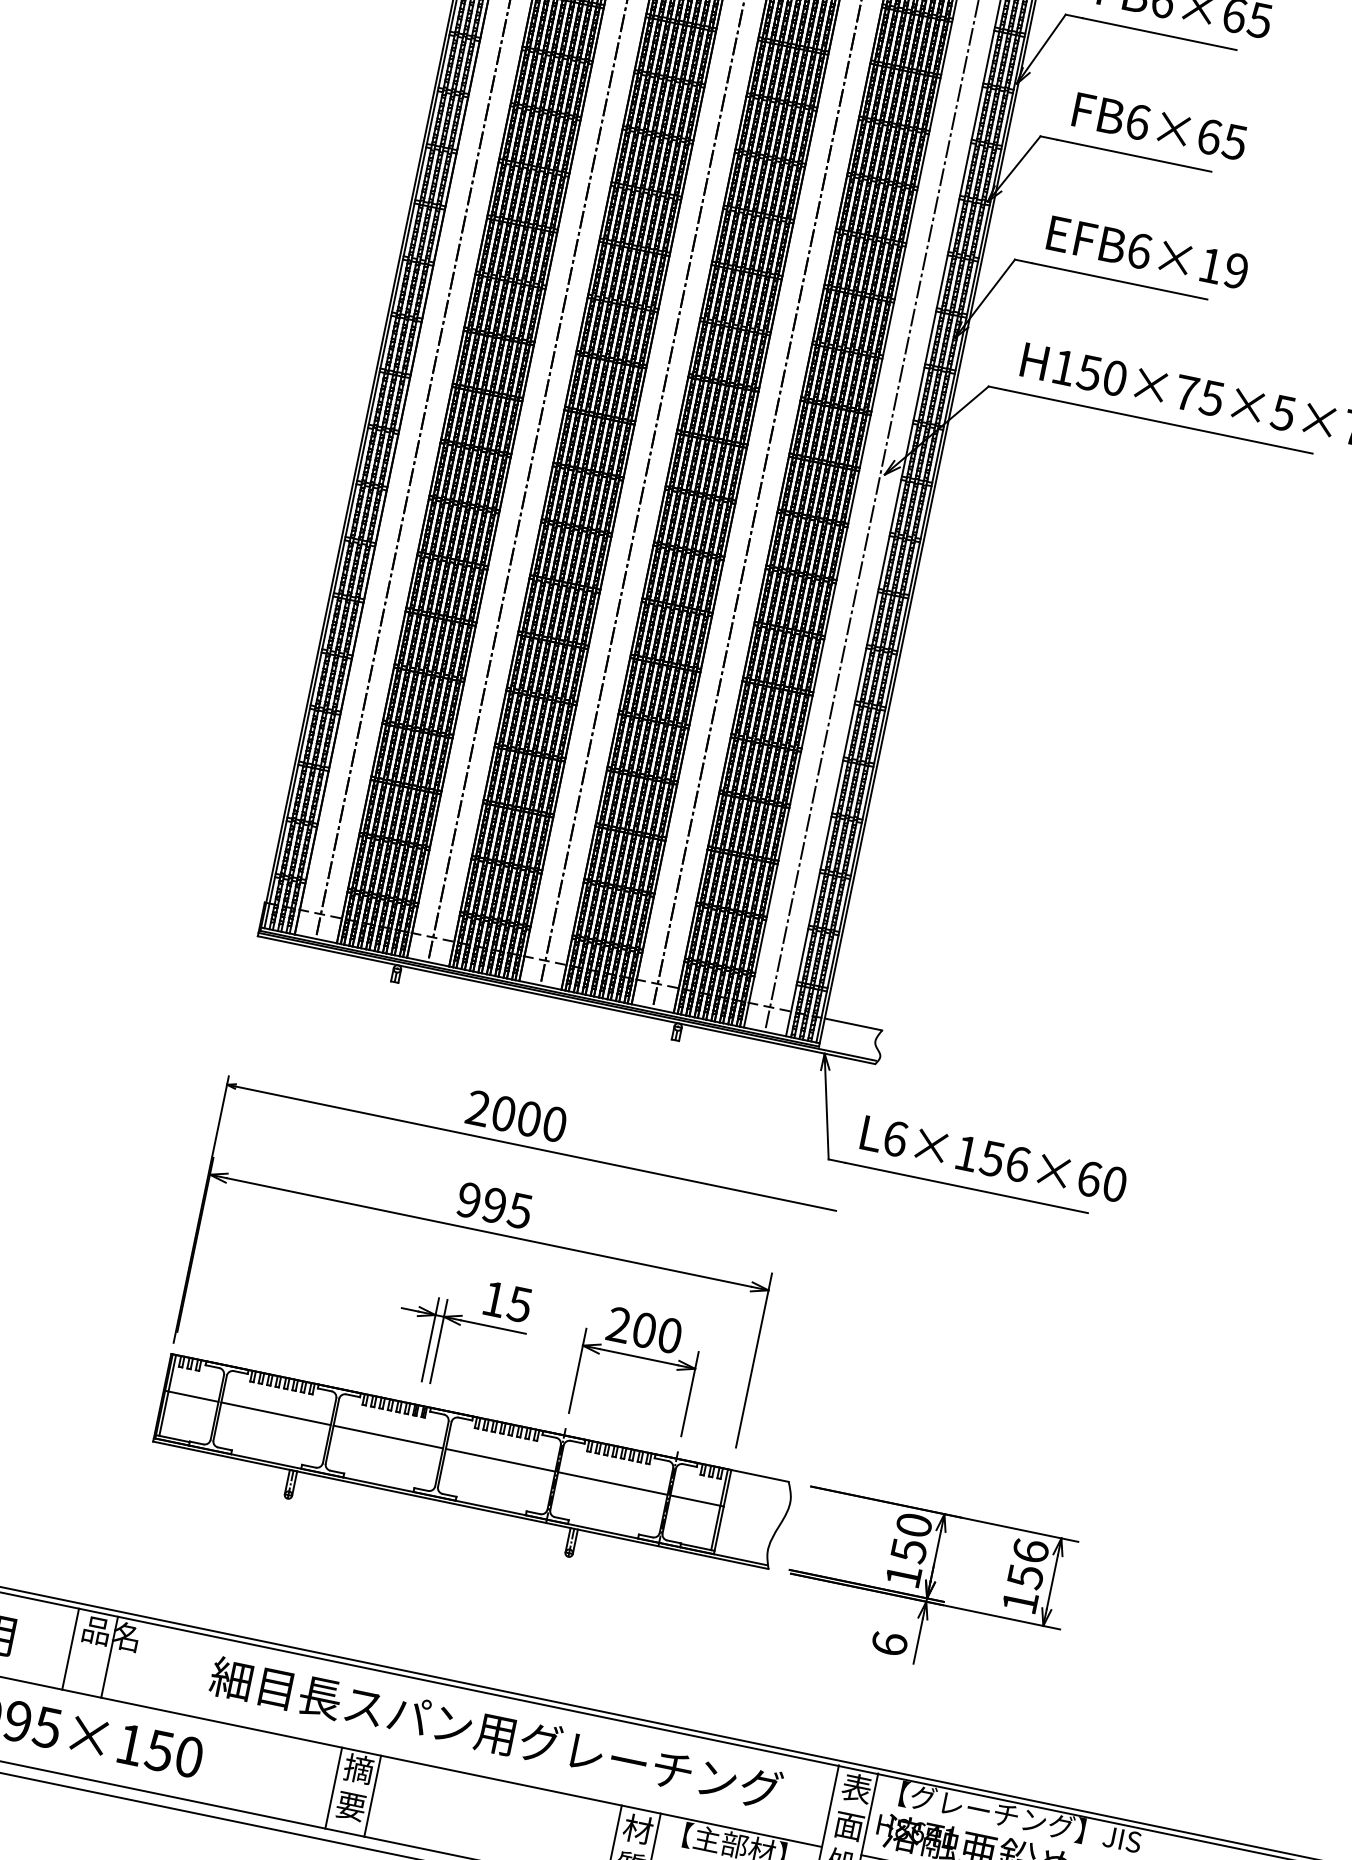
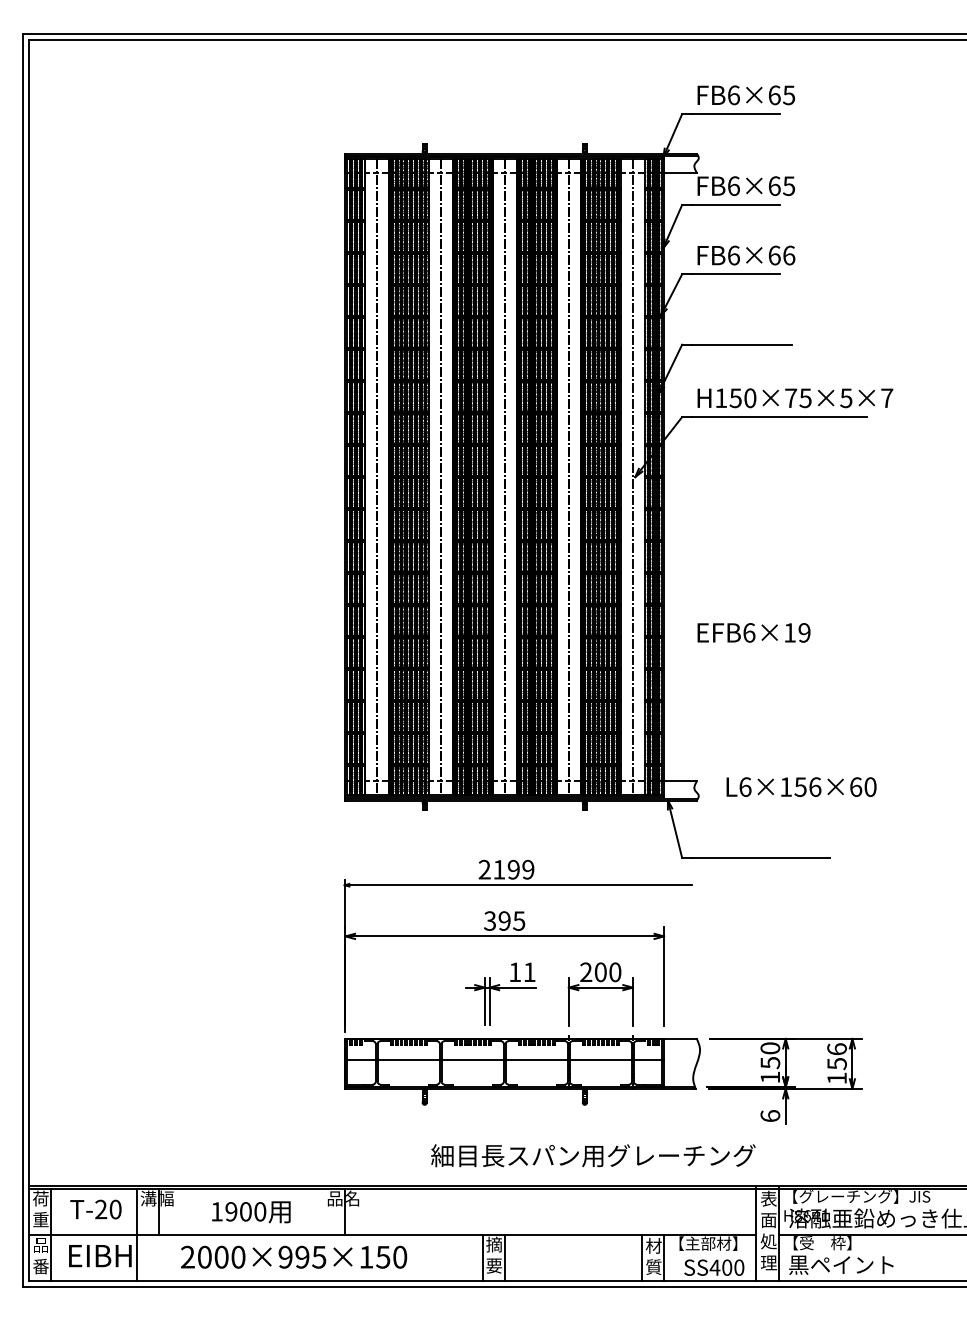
text: (1235, 142) -> (789, 255), FB6×65 -> FB6×66
text: (1147, 251) -> (753, 632), moved
text: (528, 1118) -> (513, 869), 2000 -> 2199
text: (994, 1158) -> (801, 786), moved
text: (468, 1199) -> (489, 920), 995 -> 395
text: (519, 1304) -> (529, 972), 15 -> 11
line: (71, 1648) -> (323, 1211), removed
text: (496, 1733) -> (593, 1155), moved

